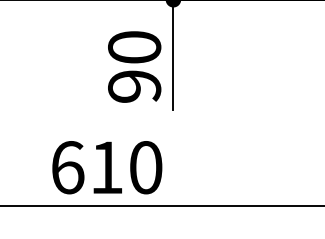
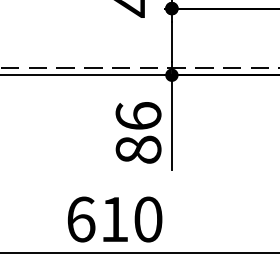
text: (134, 66) -> (138, 132), 90 -> 86

